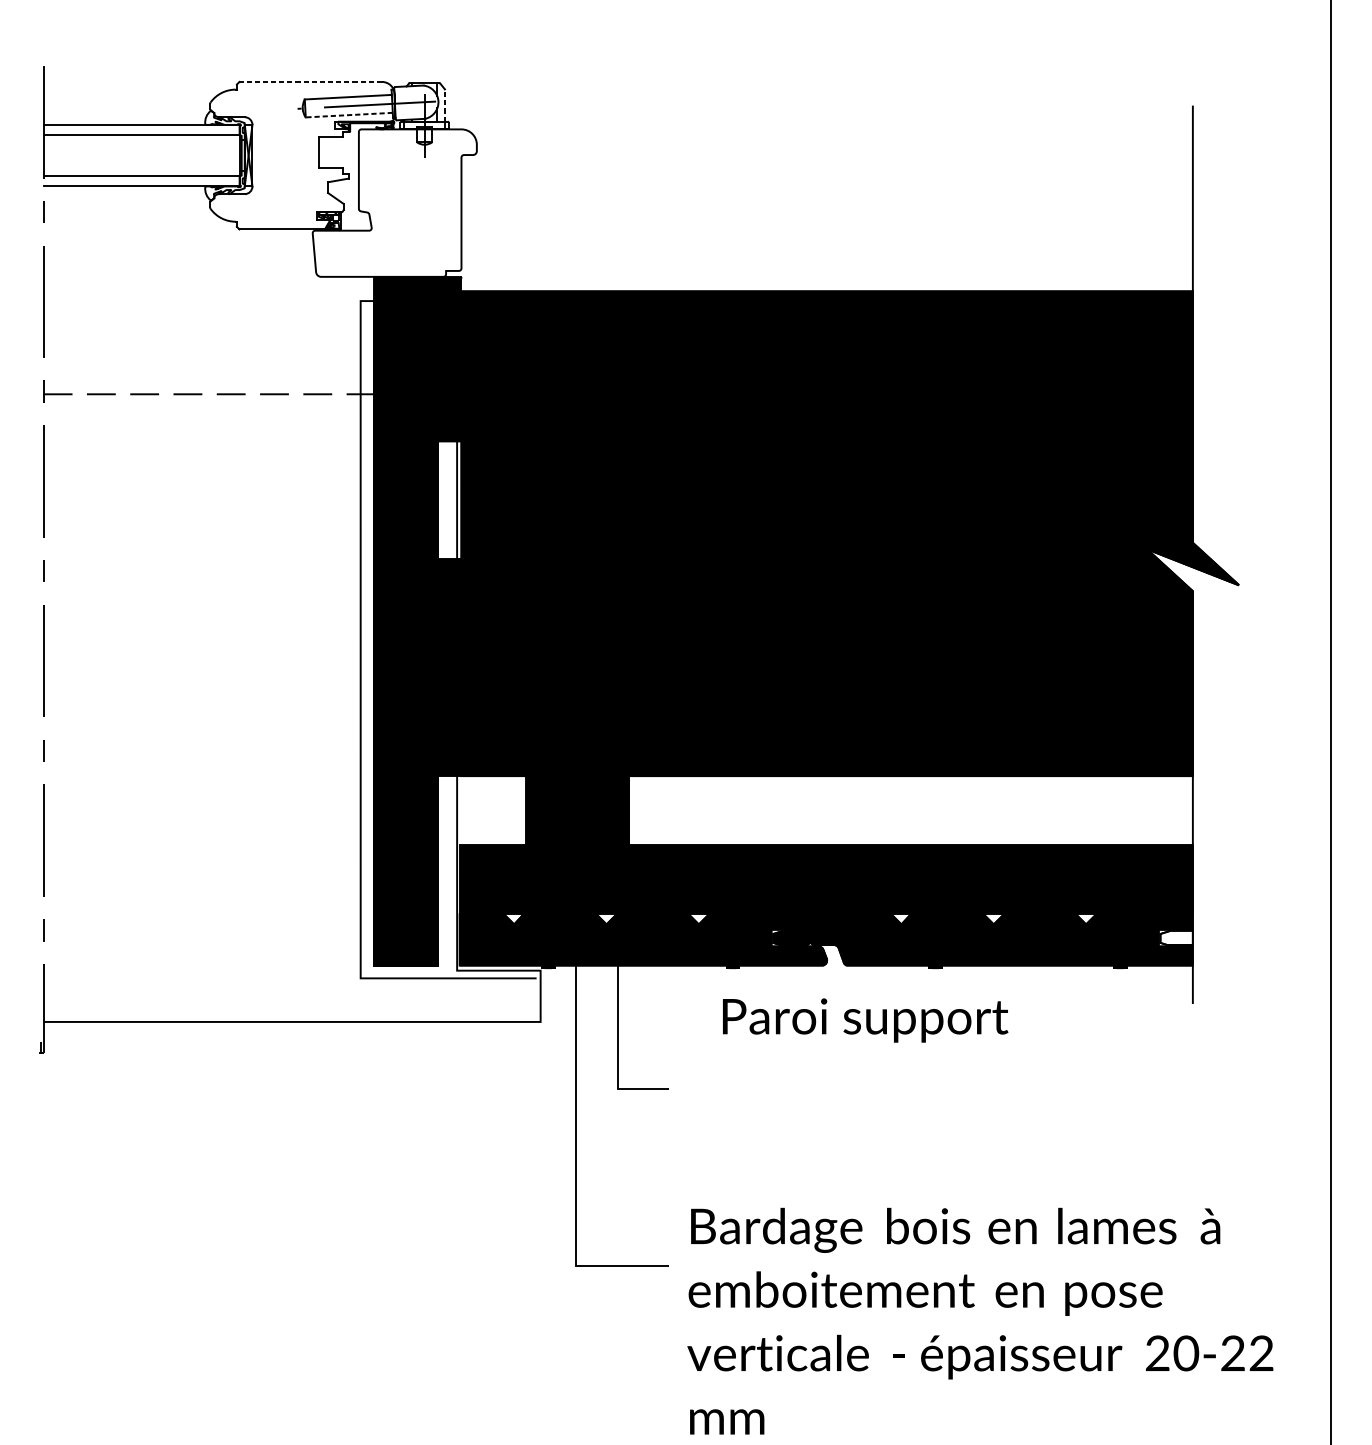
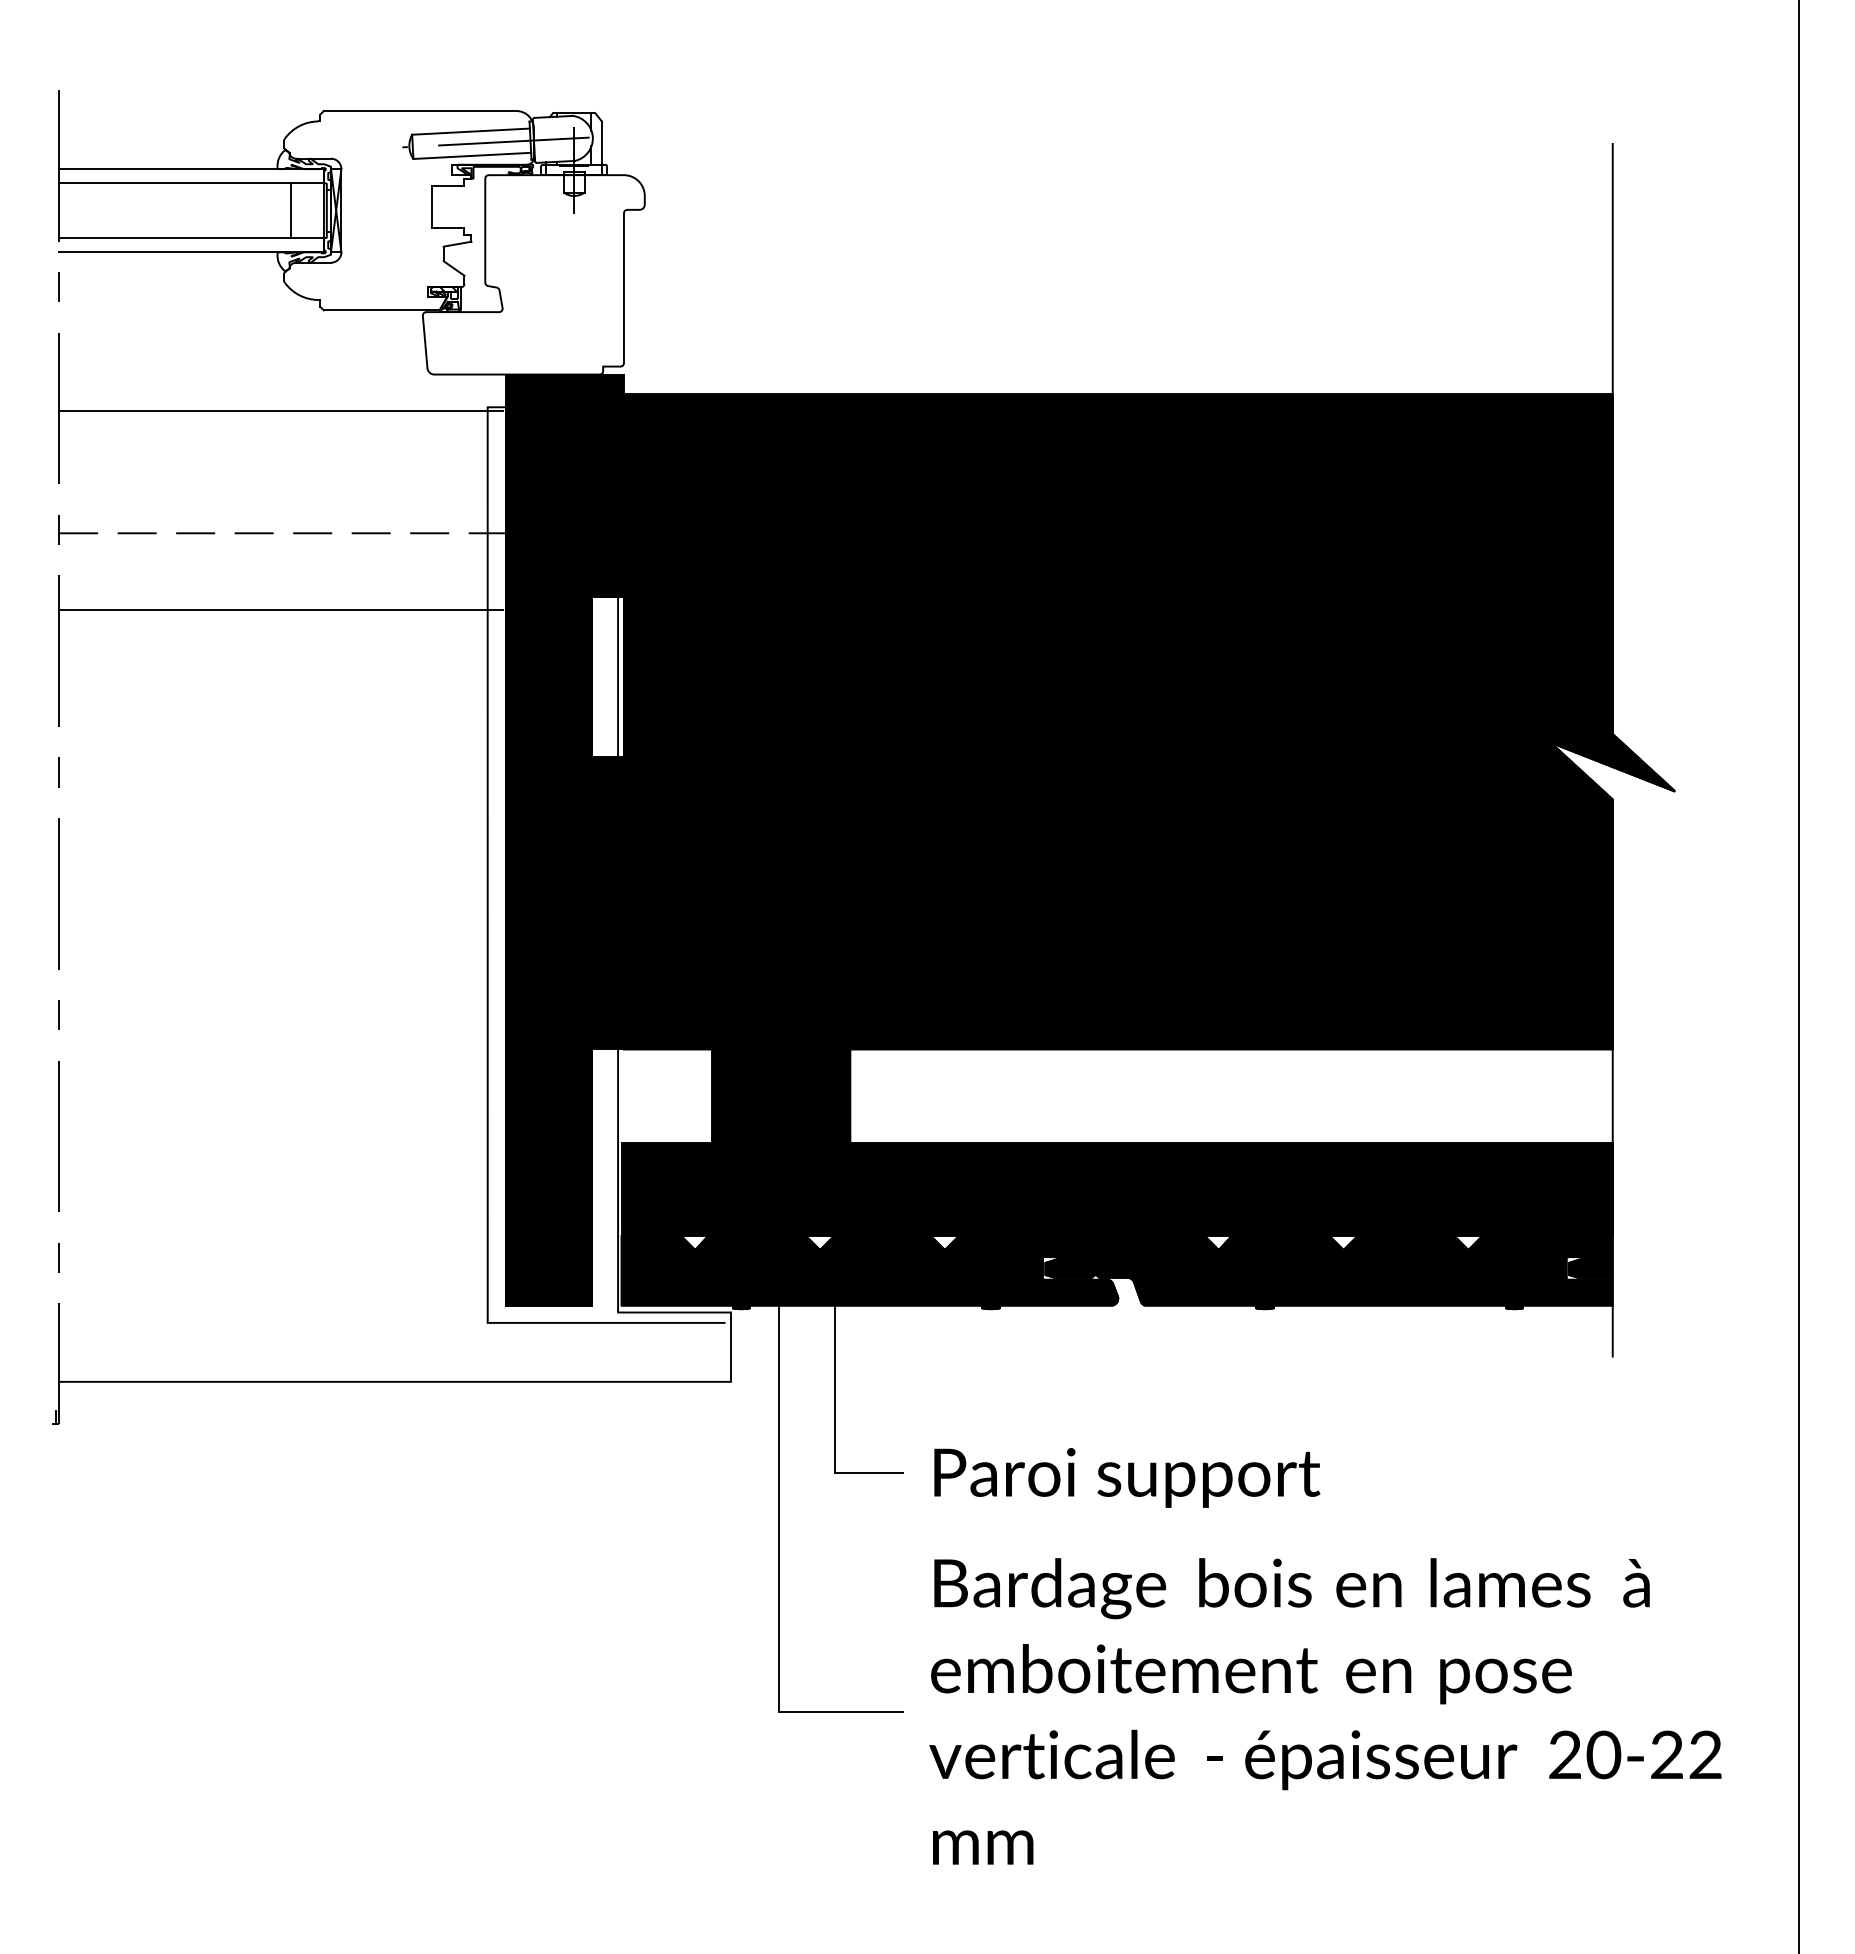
line: (310, 82) -> (419, 111), dashed -> solid
line: (444, 105) -> (601, 142), dashed -> solid
line: (349, 114) -> (472, 155), dashed -> solid
line: (215, 155) -> (291, 210), added
line: (207, 303) -> (280, 410), added
line: (207, 451) -> (280, 610), added
fill: (1176, 929) -> (1590, 1256), added
text: (865, 1020) -> (1127, 1477), moved
text: (980, 1321) -> (1325, 1711), moved

